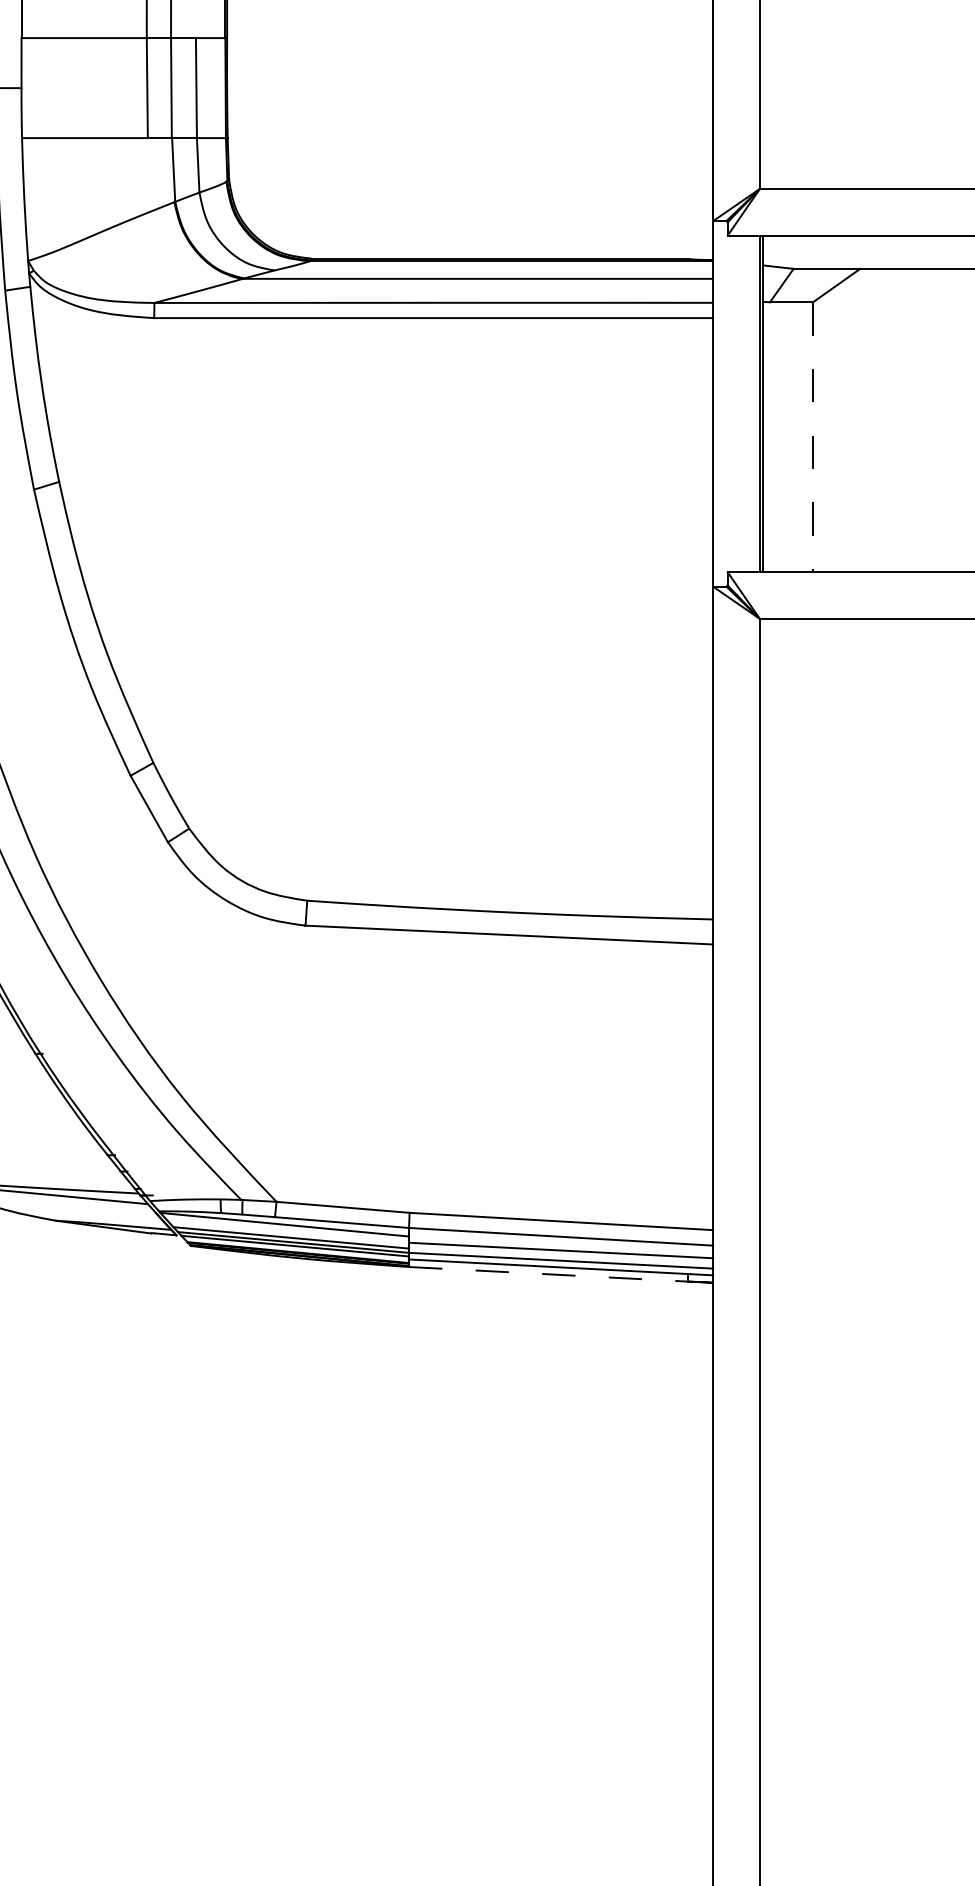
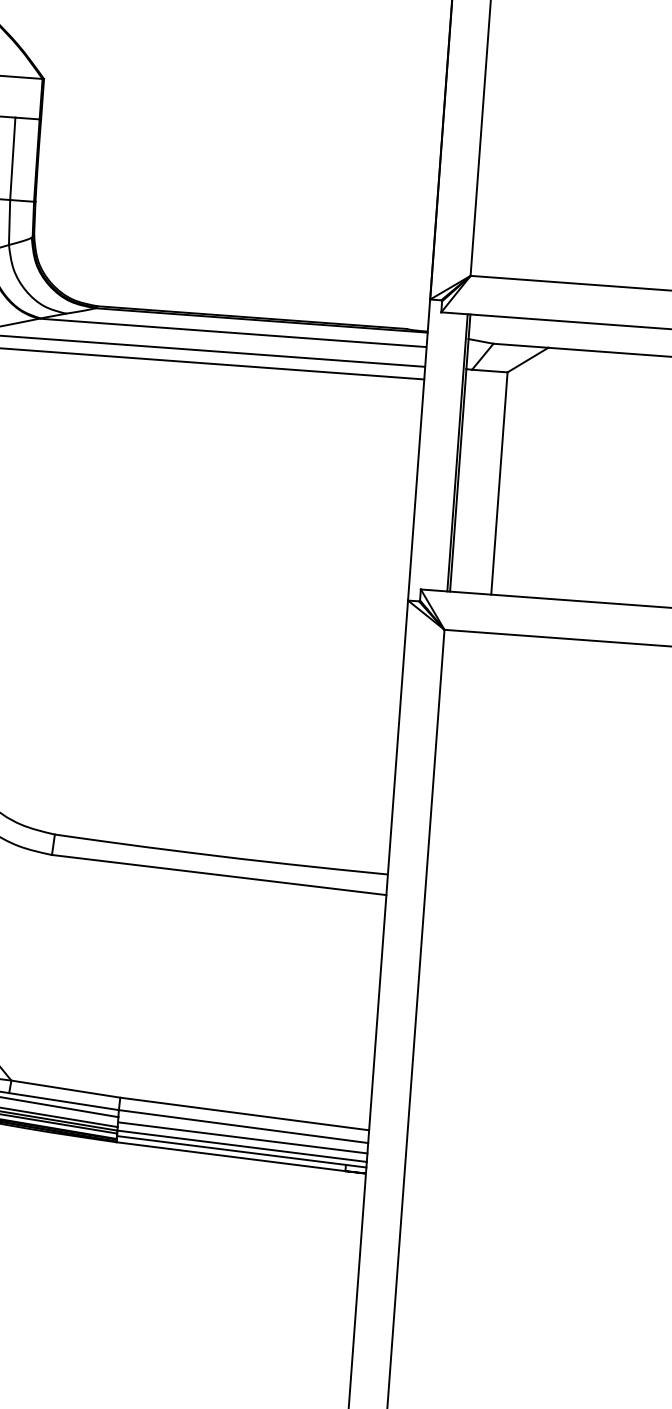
line: (813, 437) -> (499, 483), dashed -> solid
line: (548, 1274) -> (230, 1156), dashed -> solid

